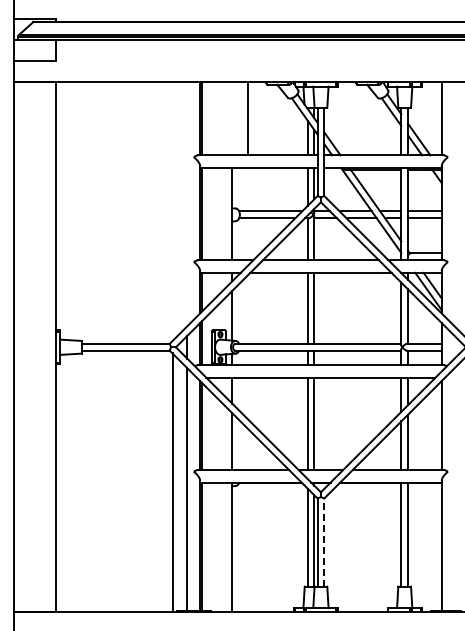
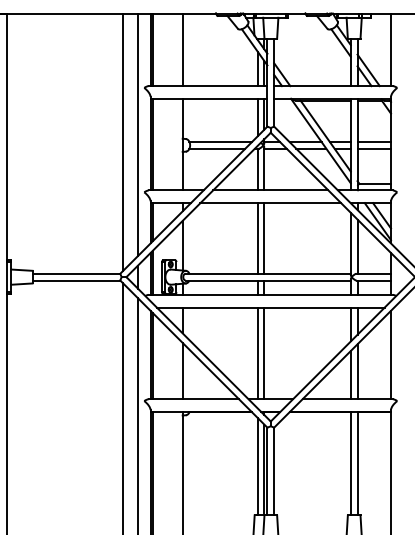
line: (248, 118) -> (182, 49), moved
line: (187, 204) -> (137, 135), added
line: (172, 211) -> (123, 141), added
line: (324, 542) -> (274, 471), dashed -> solid

